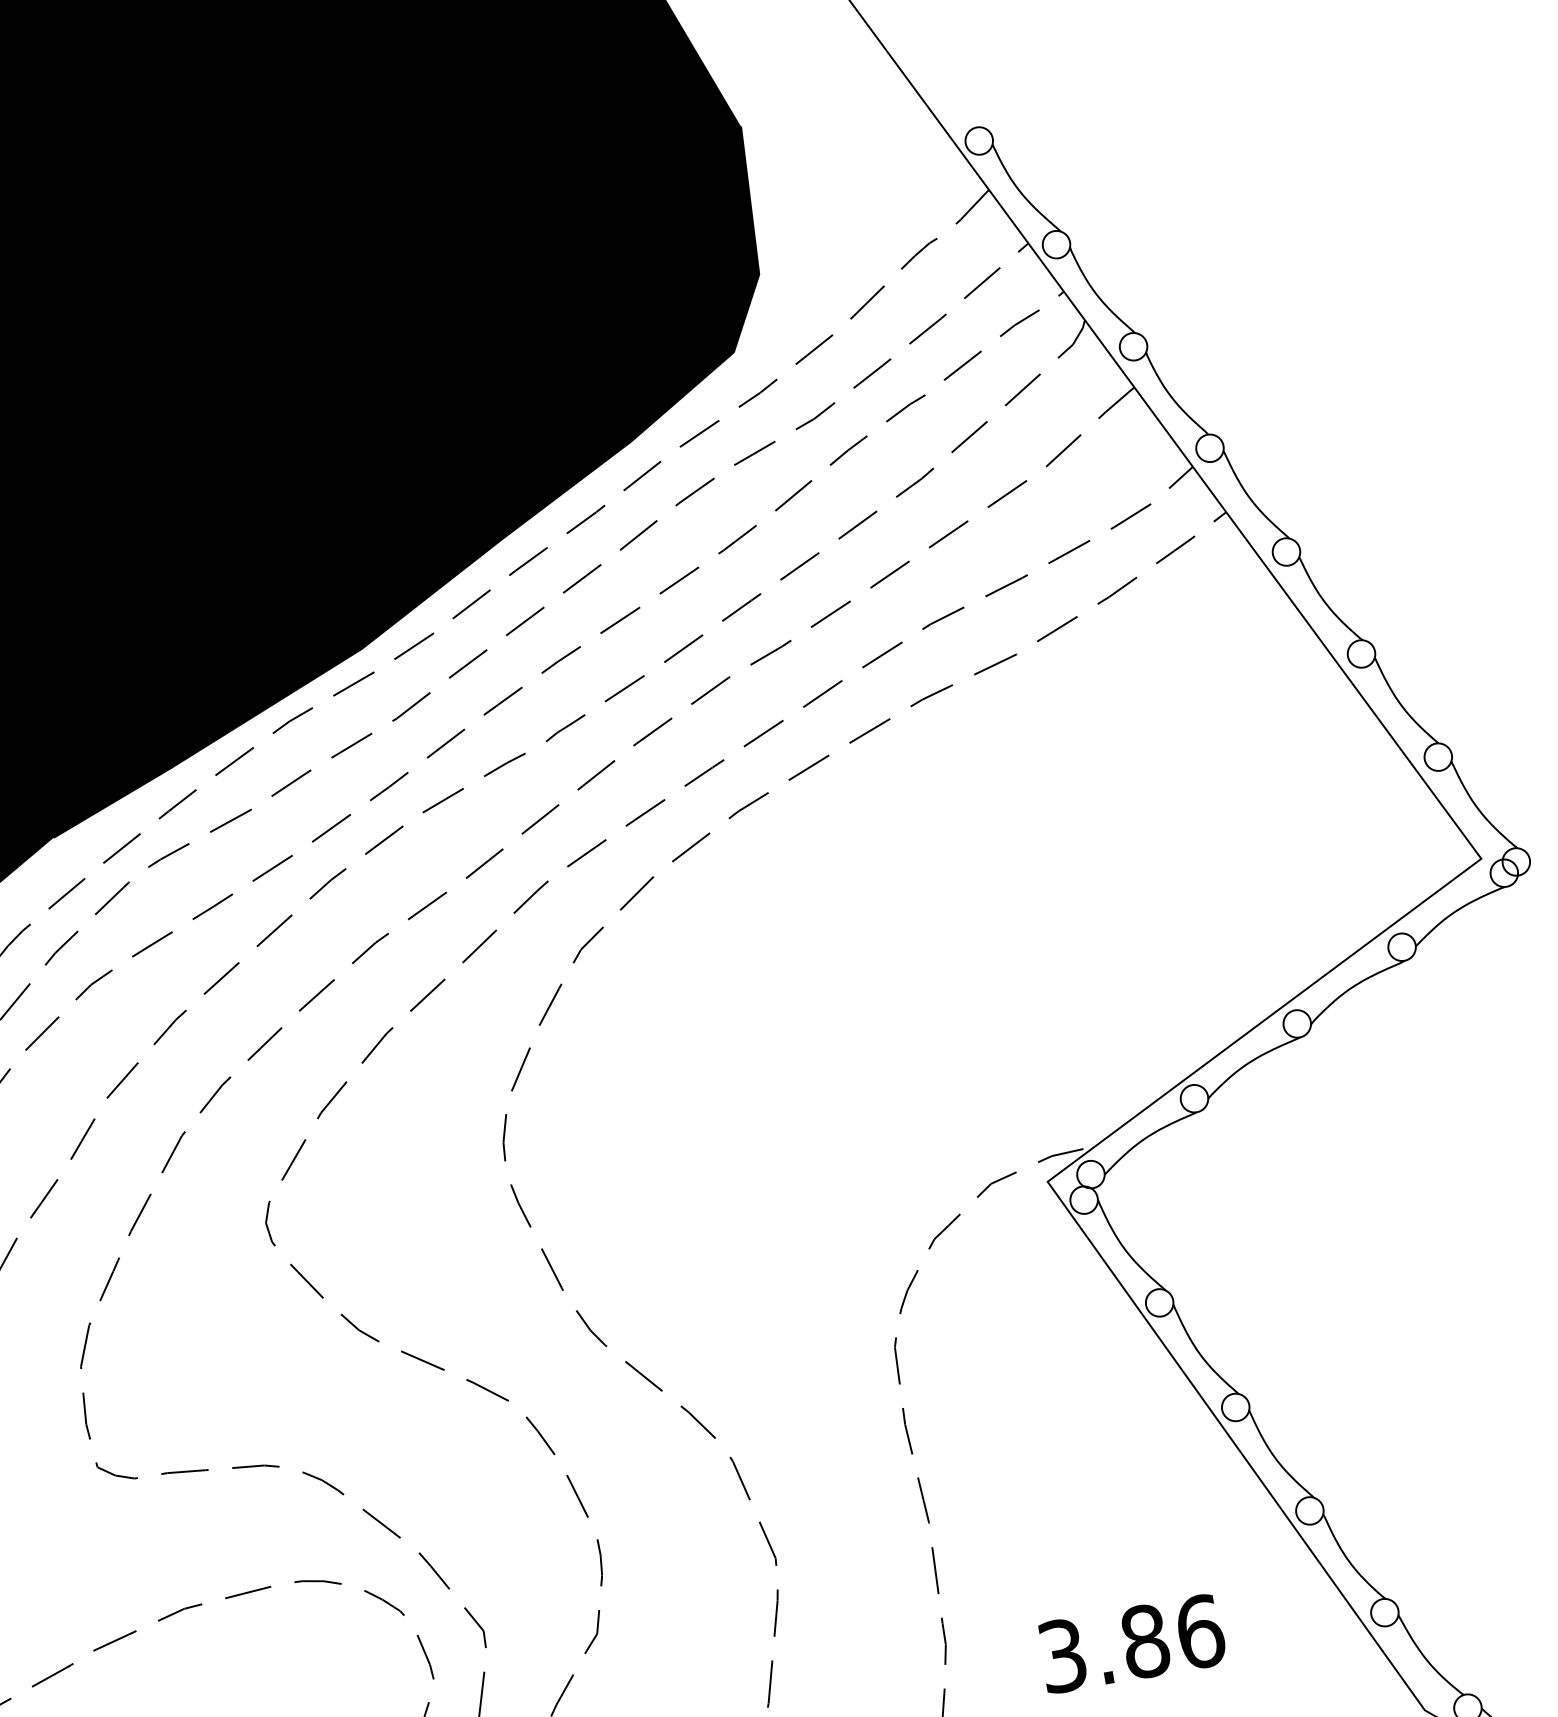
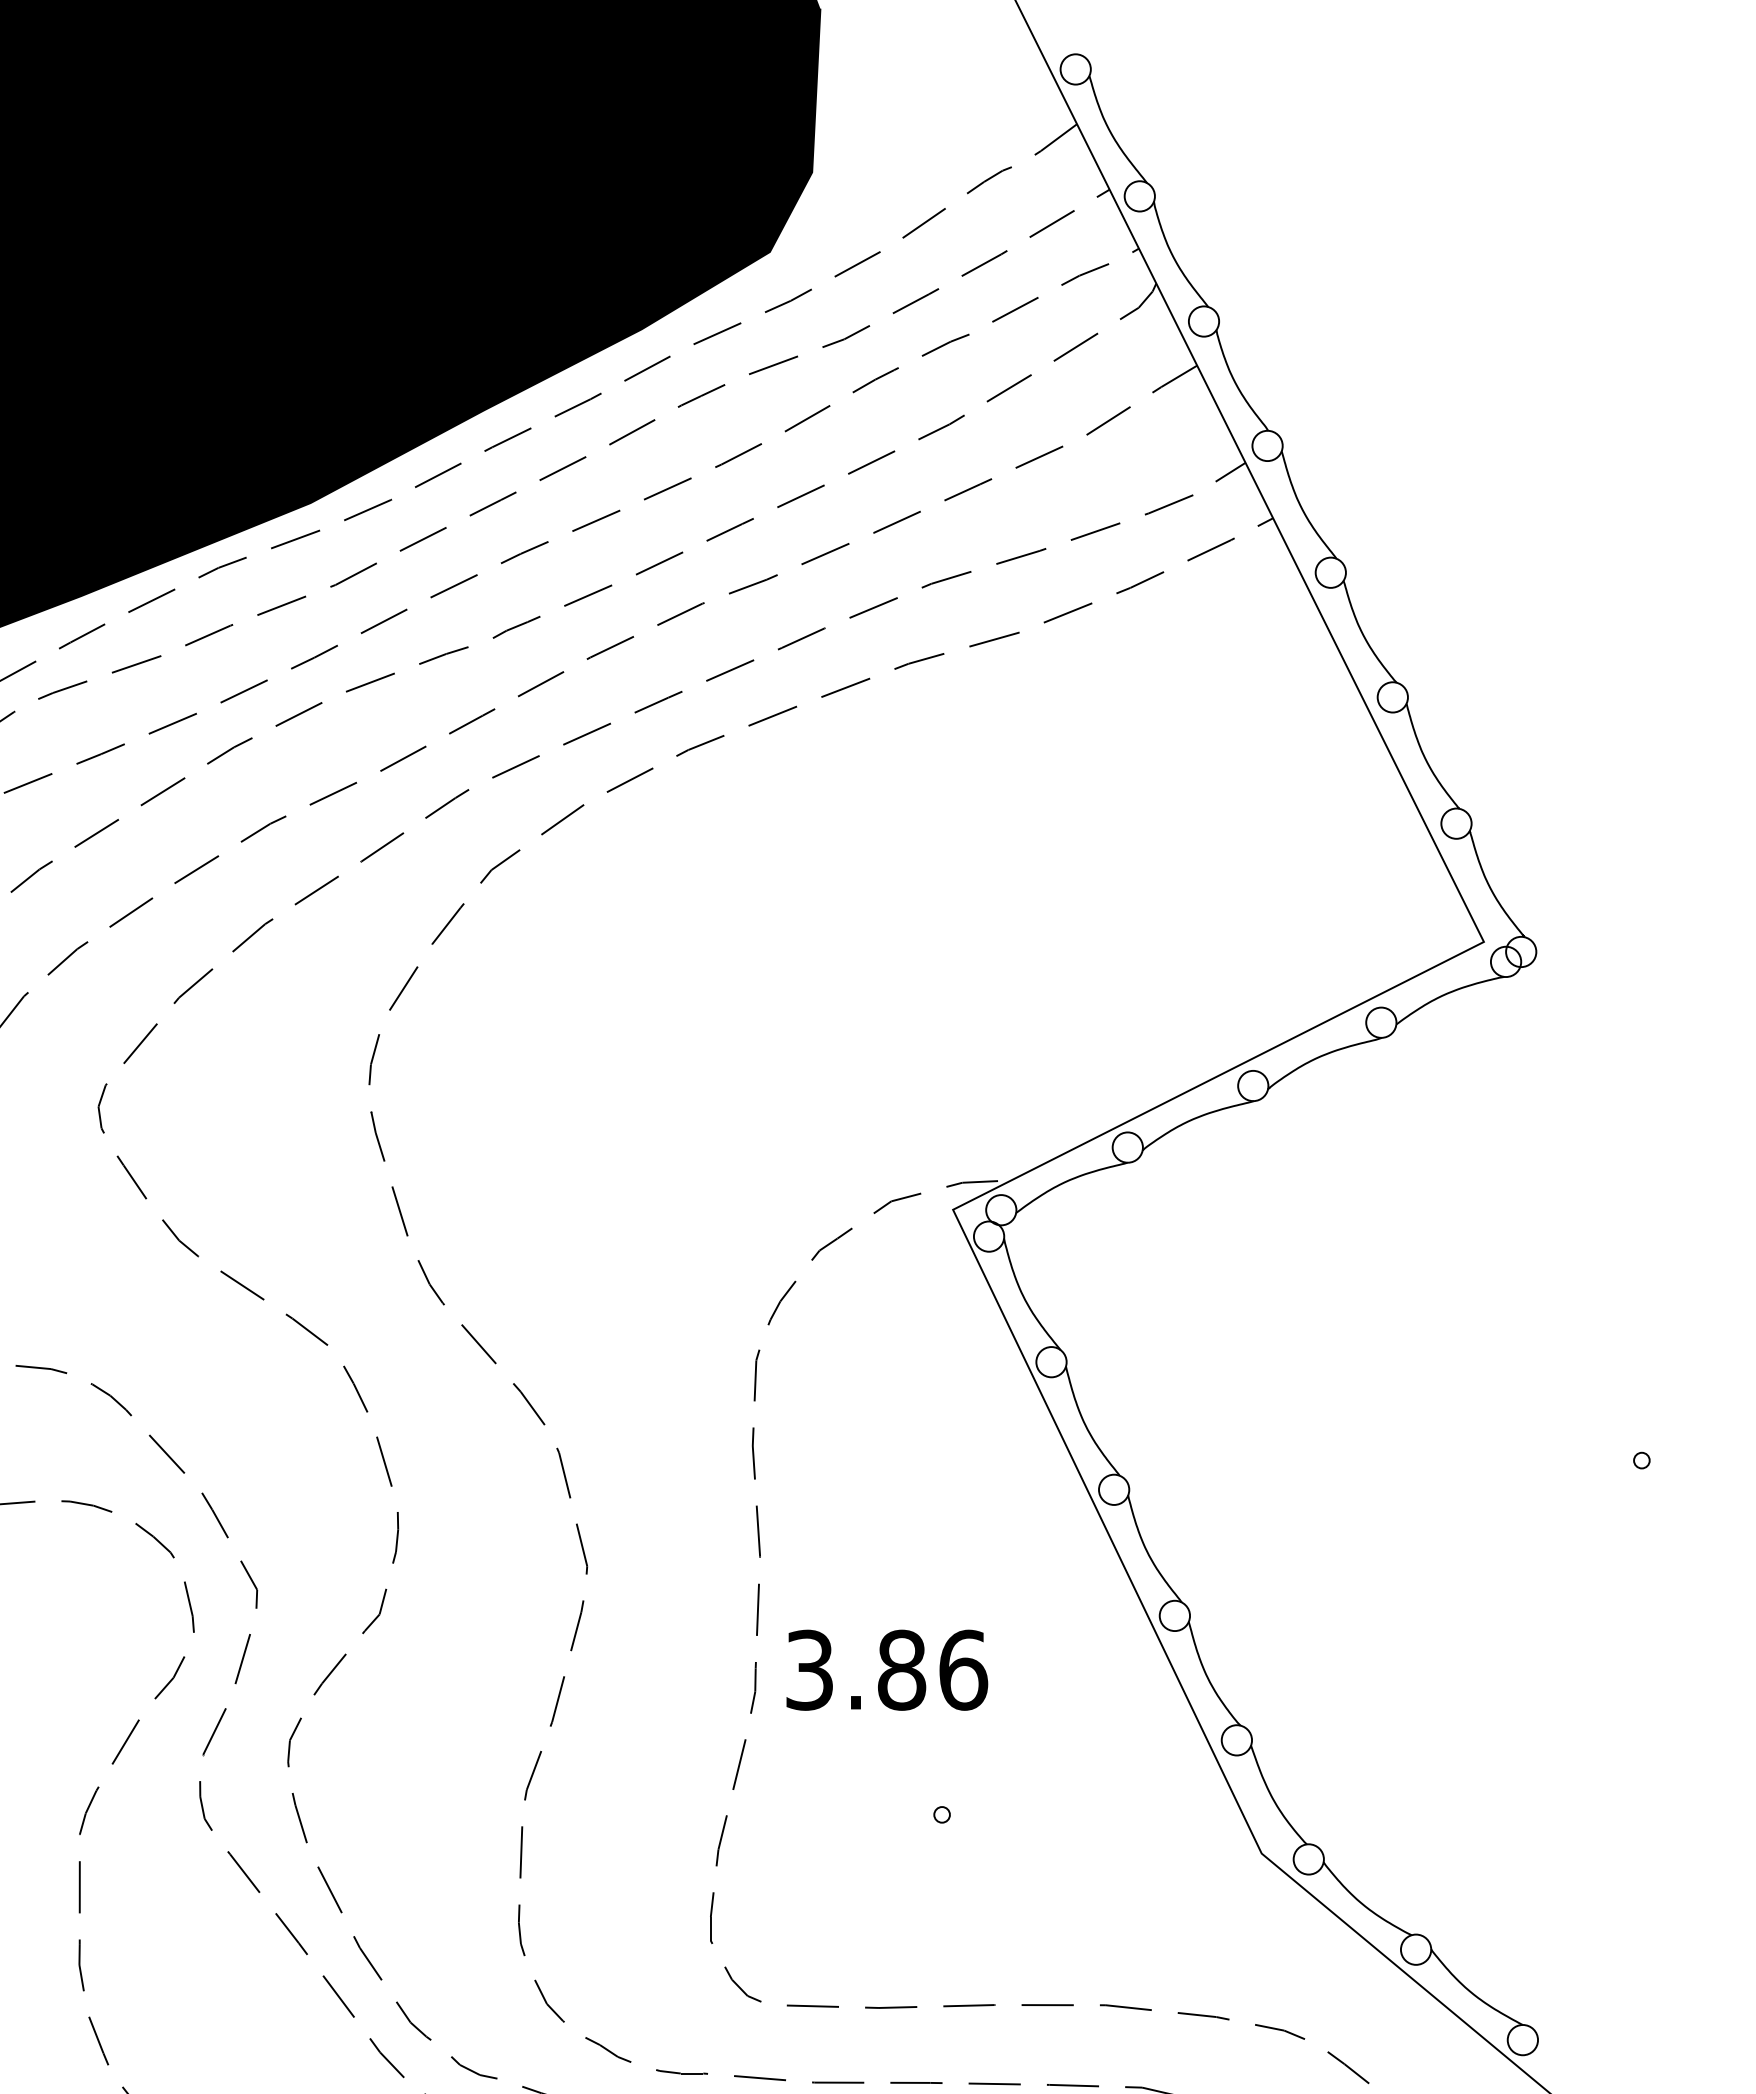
text: (1132, 1643) -> (887, 1669), moved

